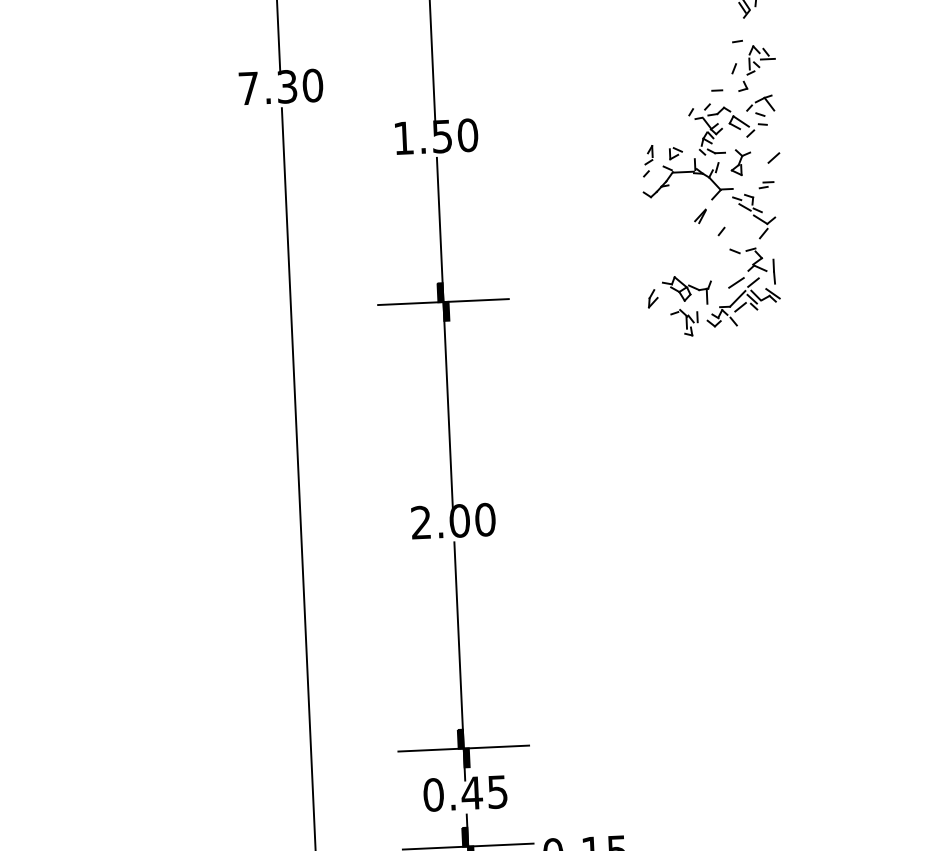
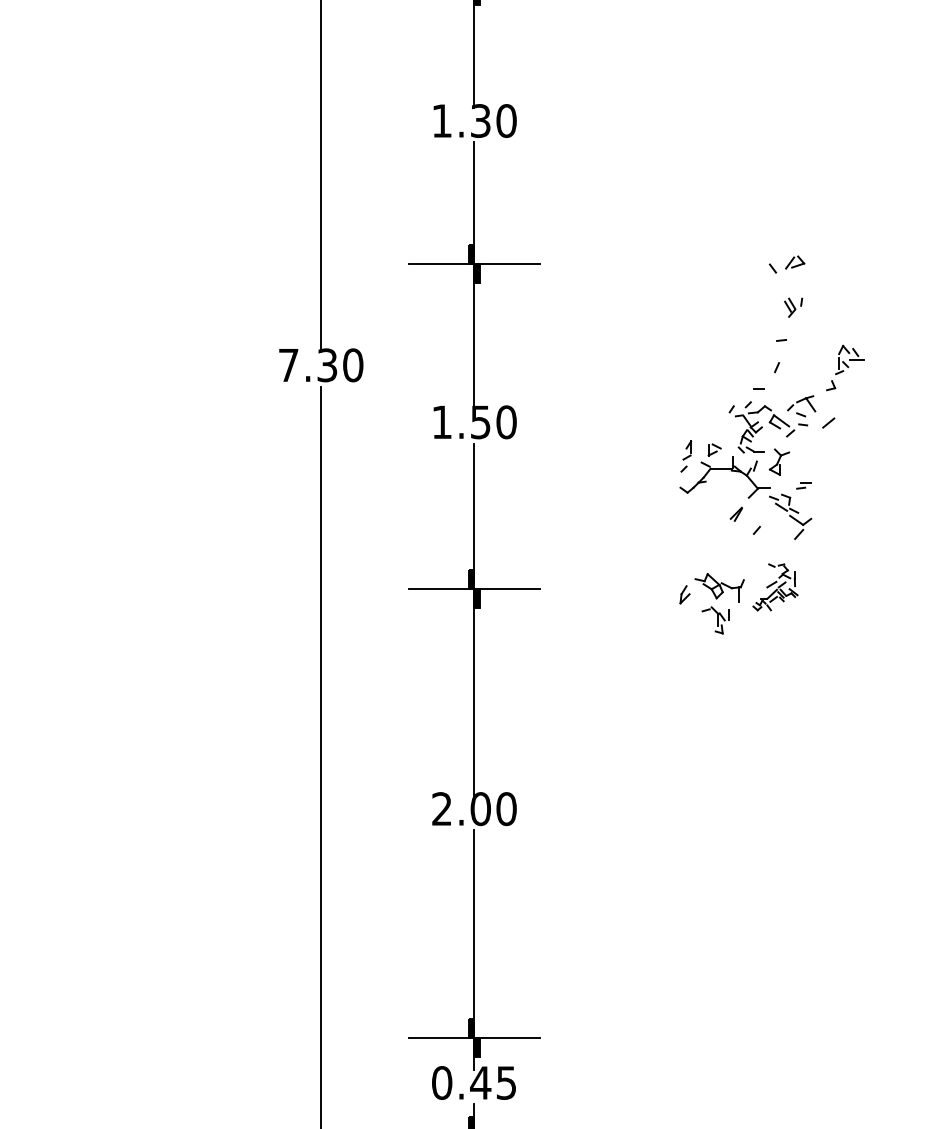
part: (756, 67) -> (845, 367), moved
line: (773, 157) -> (828, 422), moved
part: (742, 287) -> (775, 587), size x0.6

